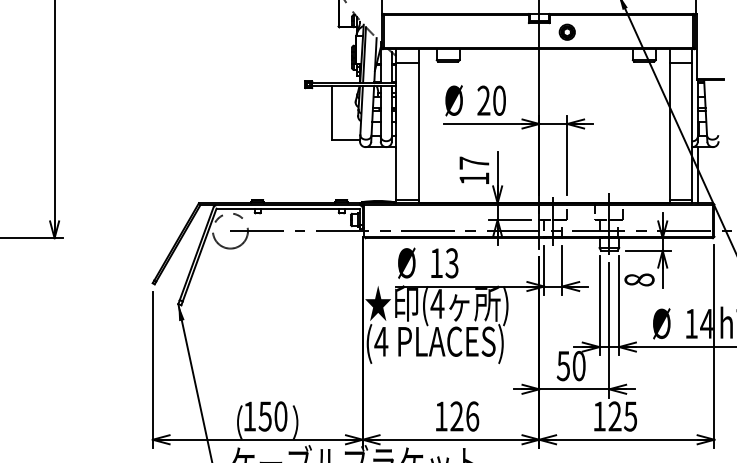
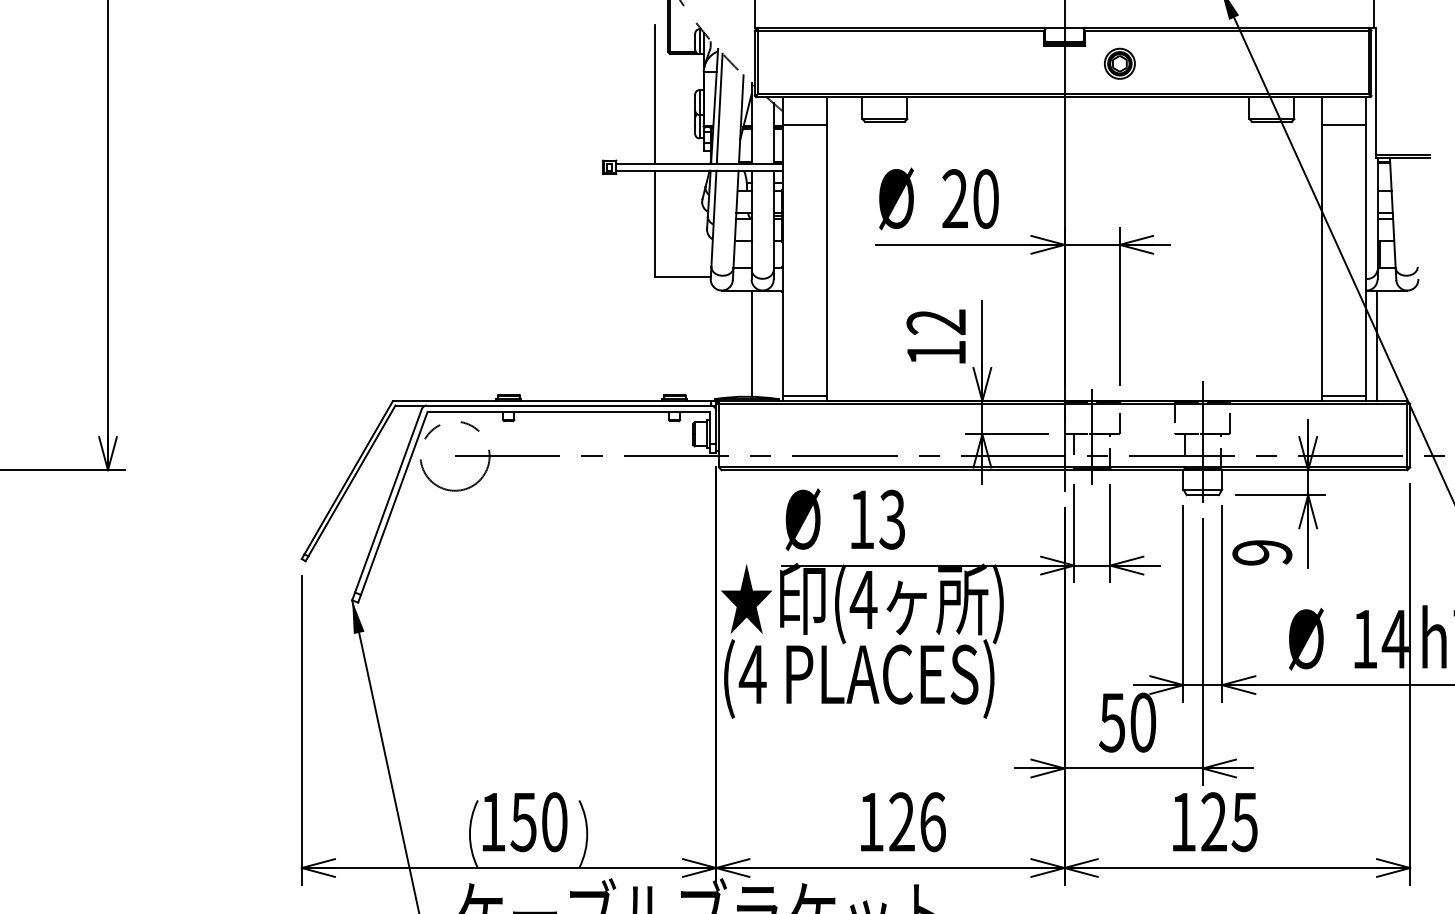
line: (331, 47) -> (654, 93), added
text: (474, 162) -> (936, 320), 17 -> 12
line: (380, 173) -> (751, 342), added
text: (639, 279) -> (1262, 551), 8 -> 9

